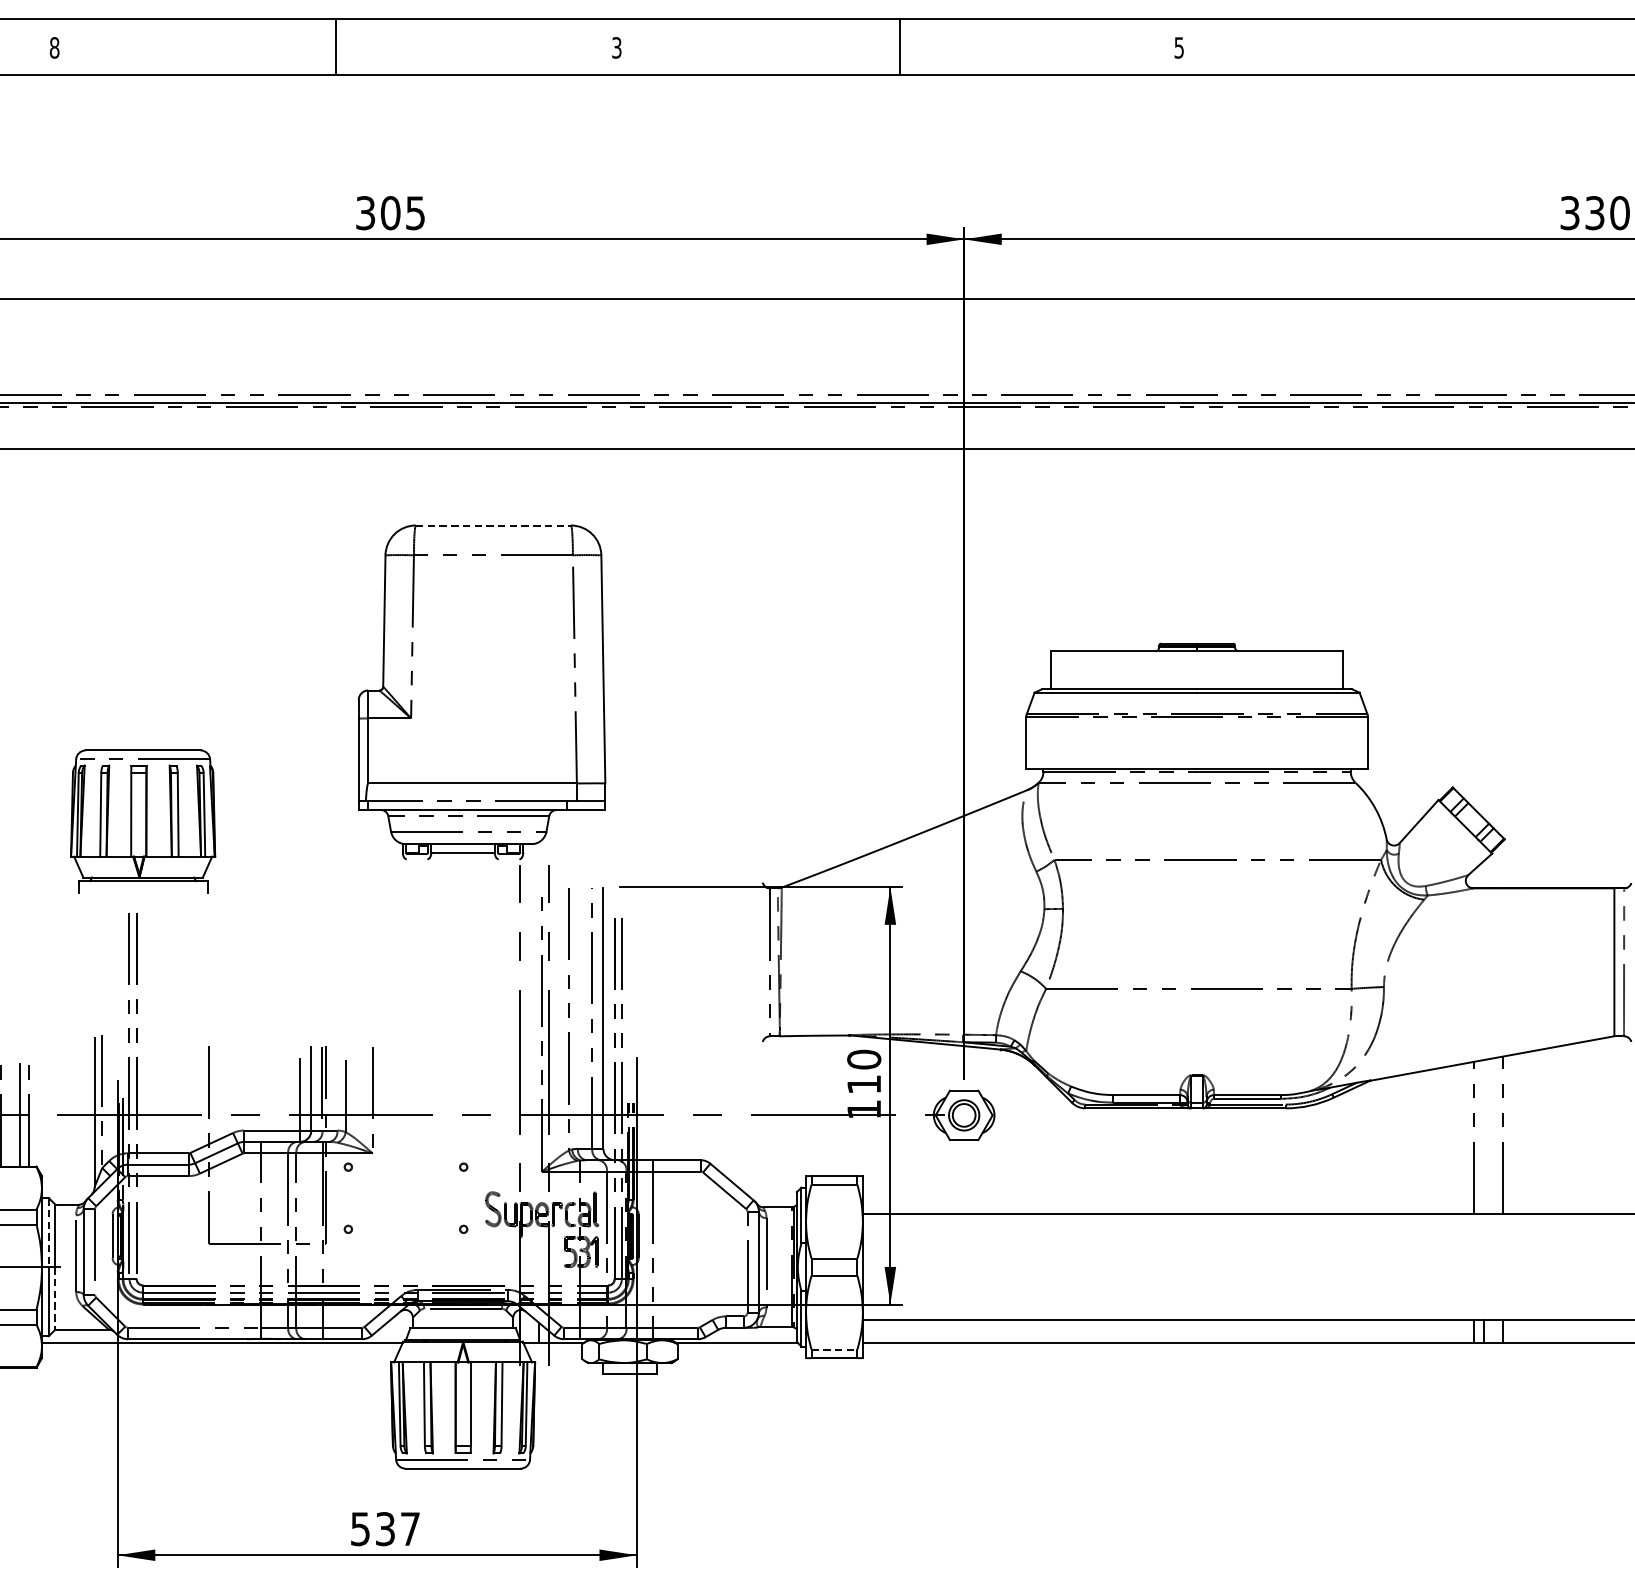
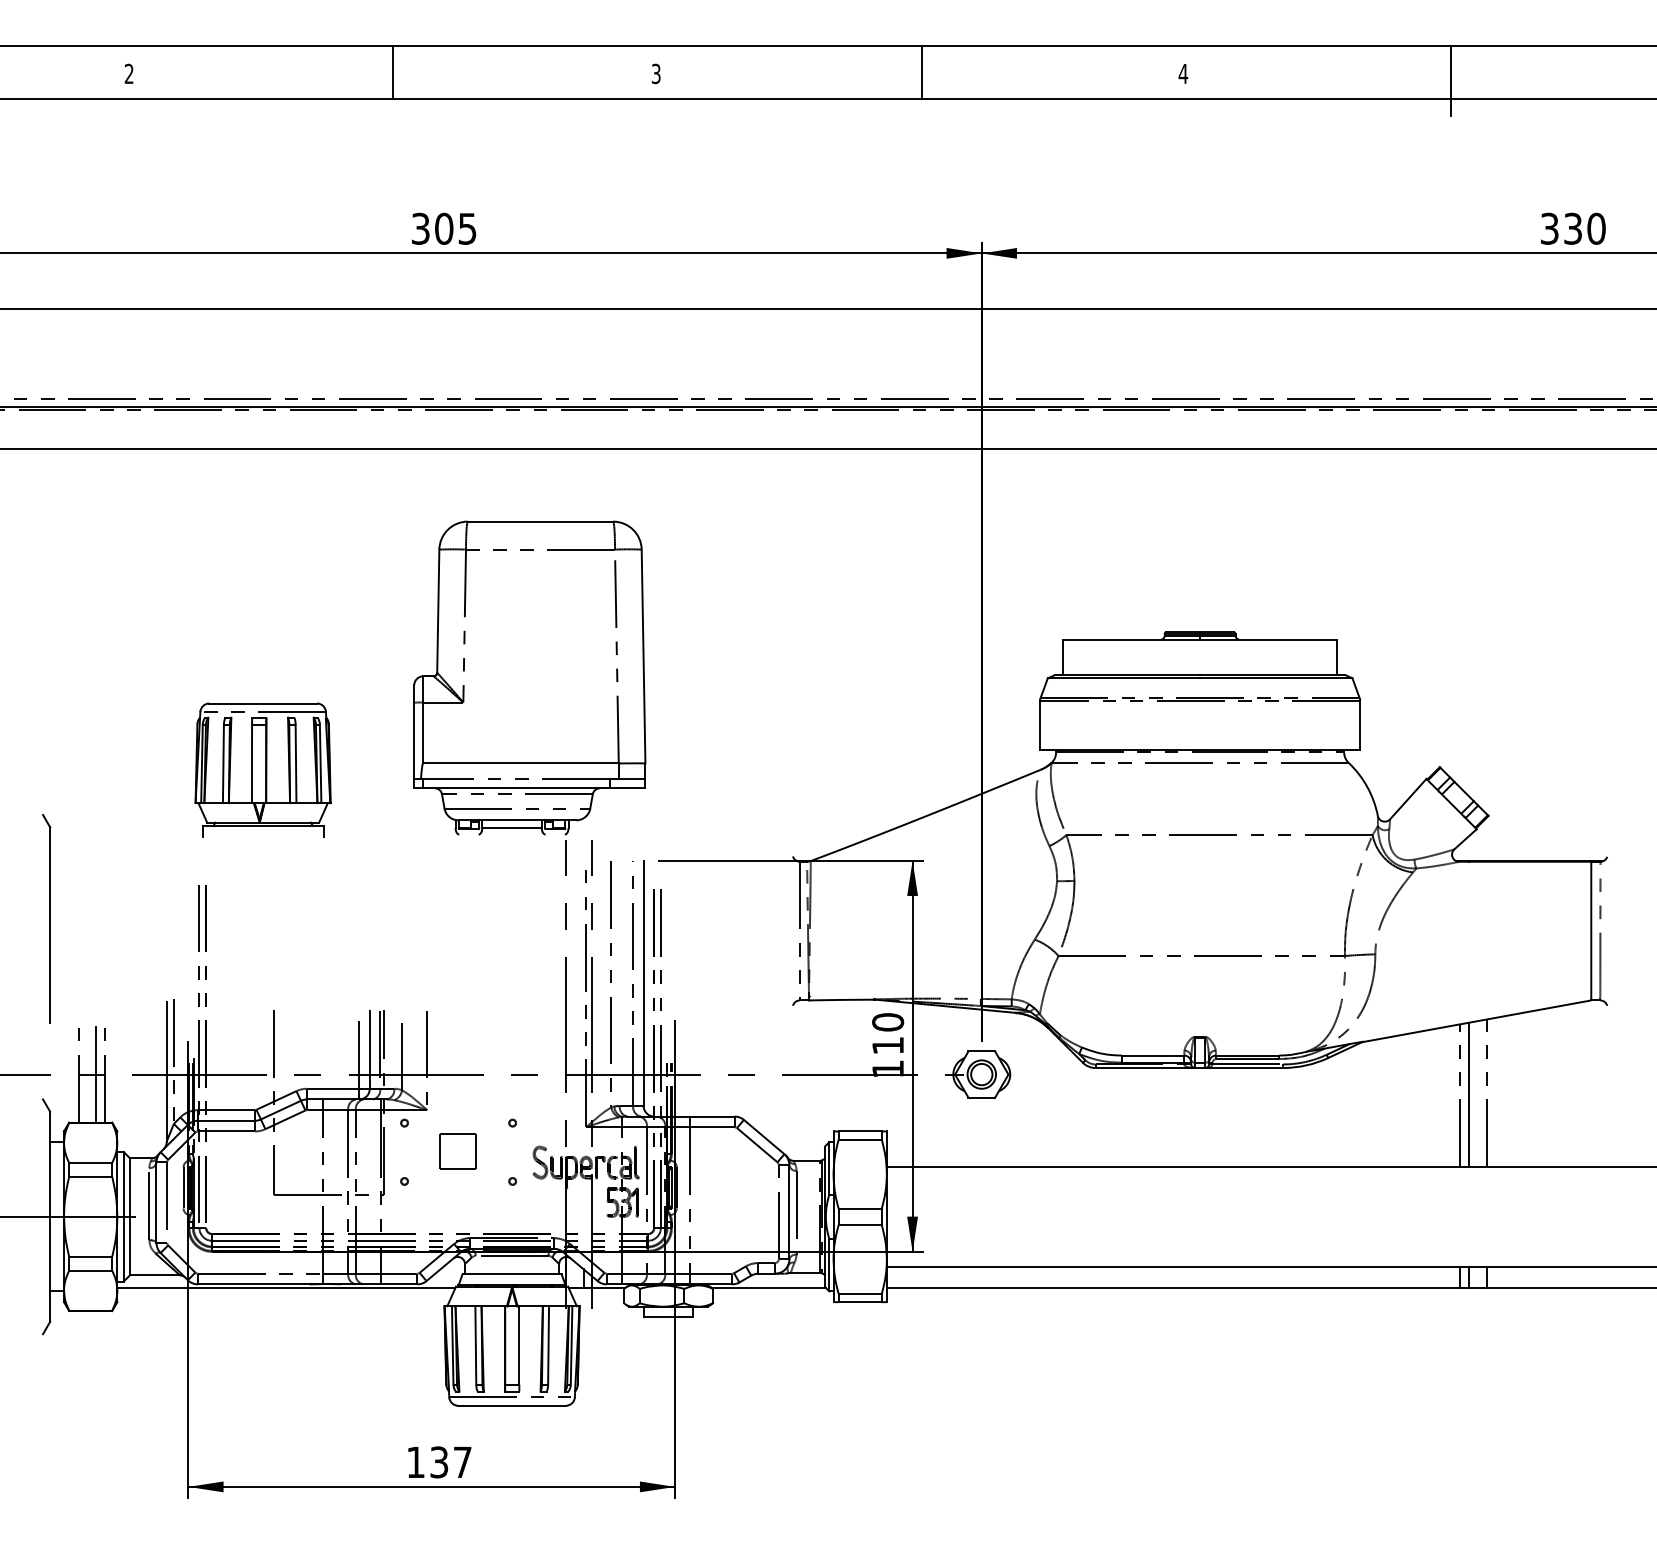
text: (53, 47) -> (128, 73), 8 -> 2
text: (1179, 48) -> (1183, 74), 5 -> 4
line: (1465, 54) -> (1451, 80), added
line: (493, 525) -> (540, 521), dashed -> solid
part: (142, 820) -> (262, 769), moved
line: (1483, 1136) -> (1468, 1094), added
part: (404, 1197) -> (457, 1151), added
line: (48, 1232) -> (123, 1184), dashed -> solid
line: (54, 1298) -> (129, 1246), dashed -> solid
line: (834, 1349) -> (860, 1294), dashed -> solid
text: (360, 1529) -> (415, 1462), 537 -> 137

